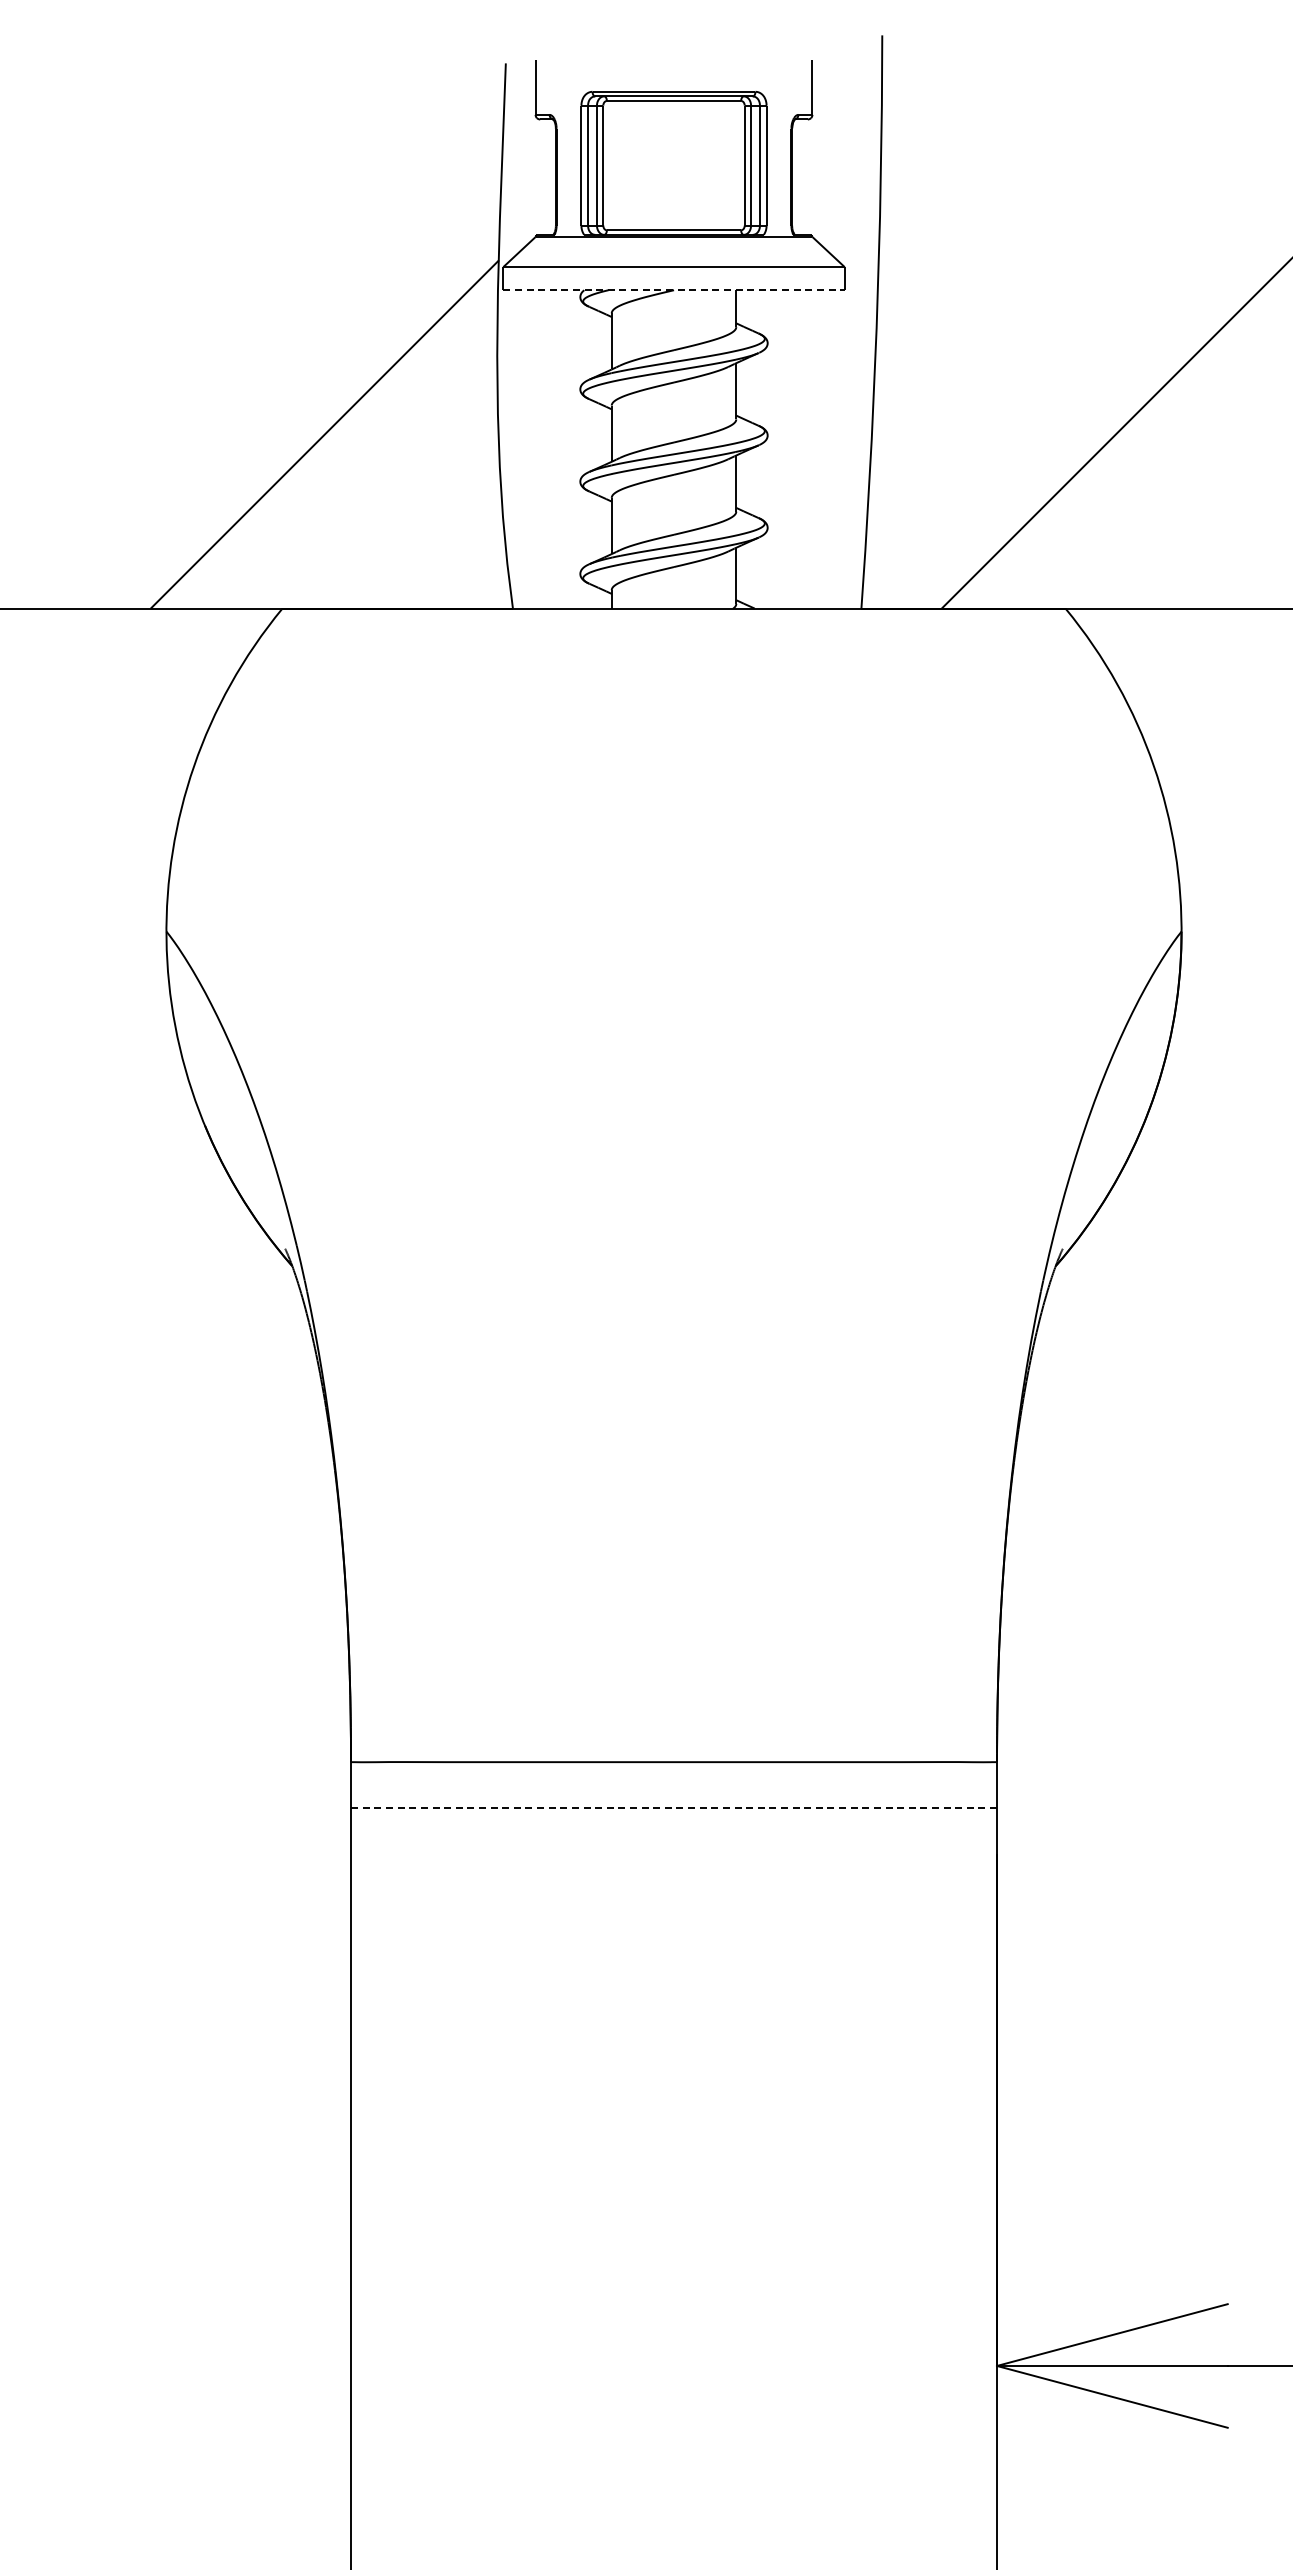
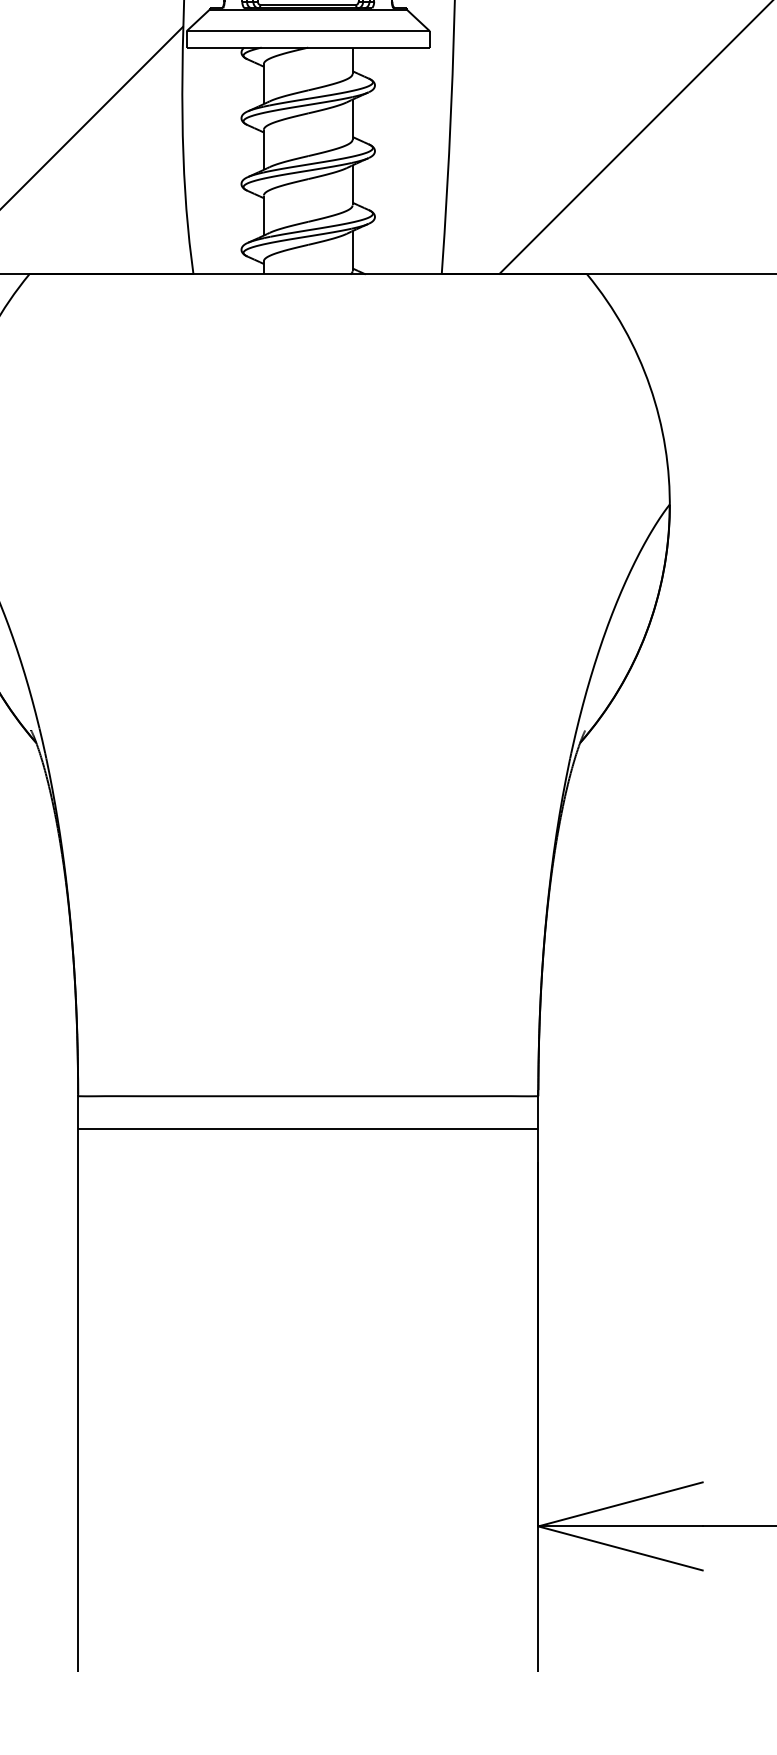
line: (674, 290) -> (308, 47), dashed -> solid
line: (674, 1808) -> (308, 1129), dashed -> solid

